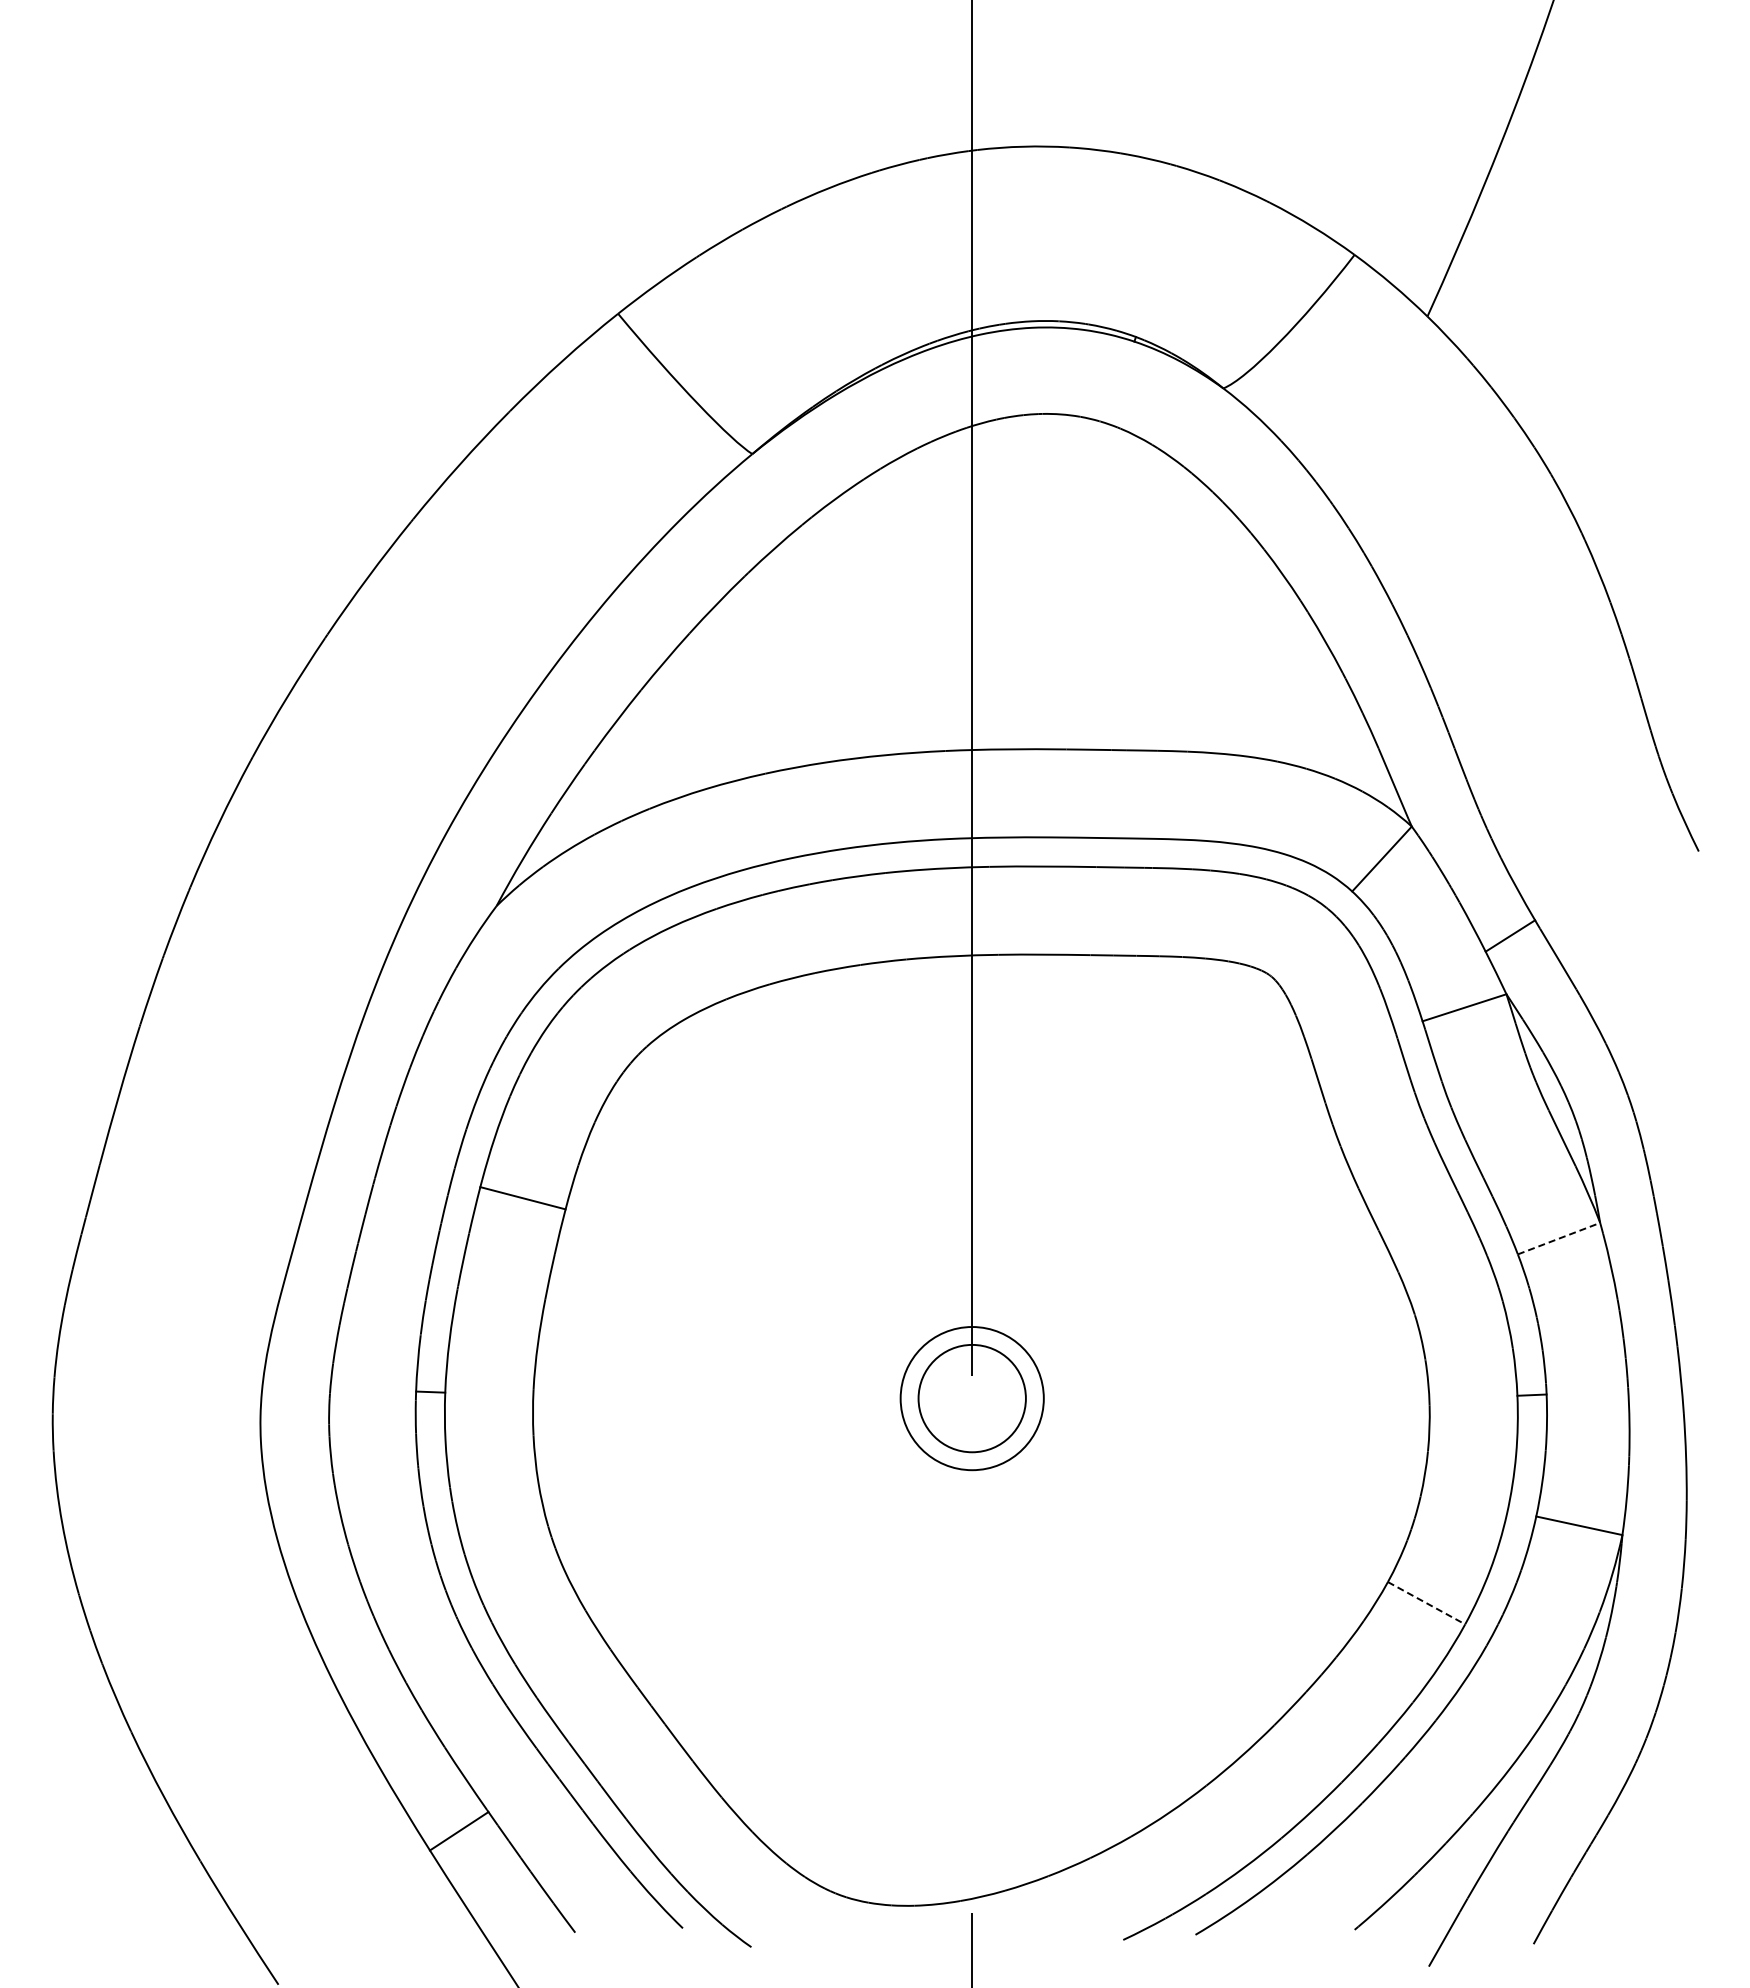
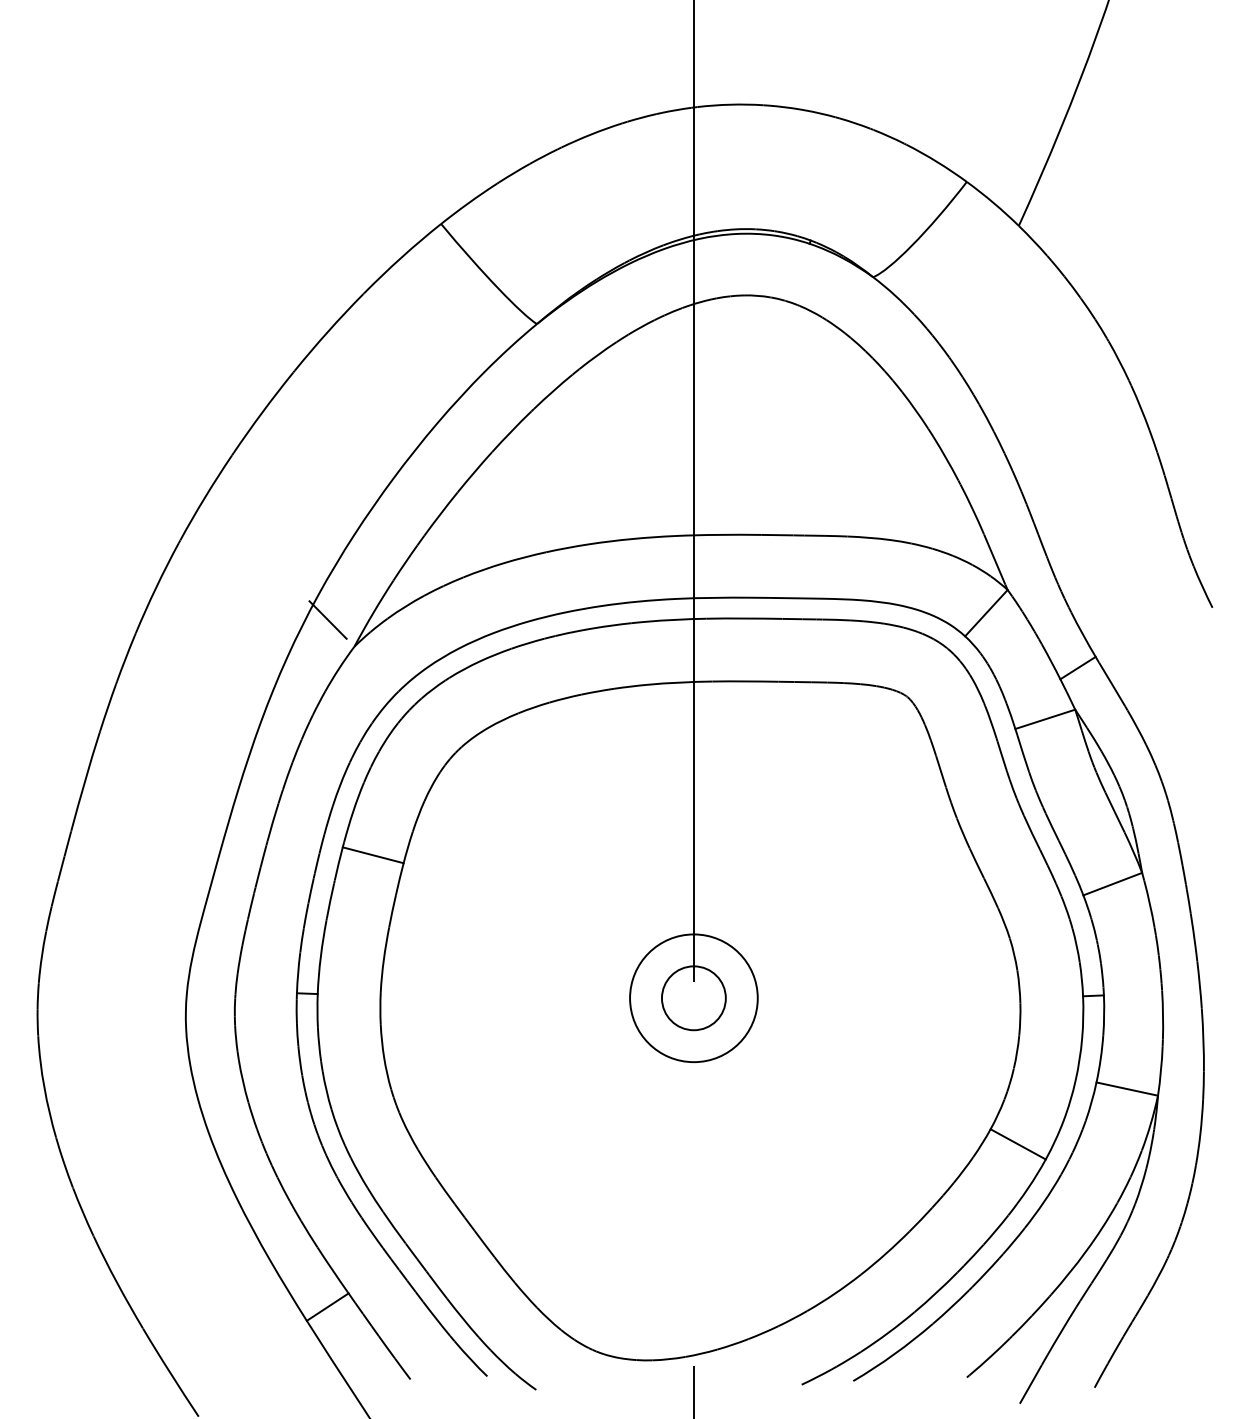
line: (459, 868) -> (327, 619), added
line: (1559, 1238) -> (1113, 884), dashed -> solid
circle: (971, 1398) -> (693, 998), size x0.62
circle: (971, 1398) -> (693, 998), size x1.67
line: (1427, 1603) -> (1018, 1144), dashed -> solid

